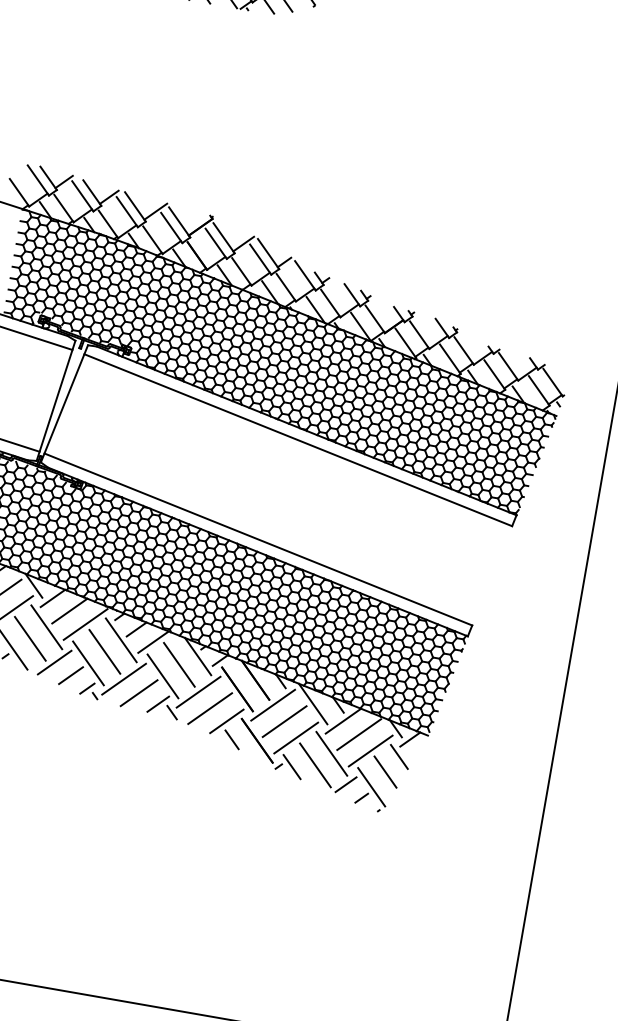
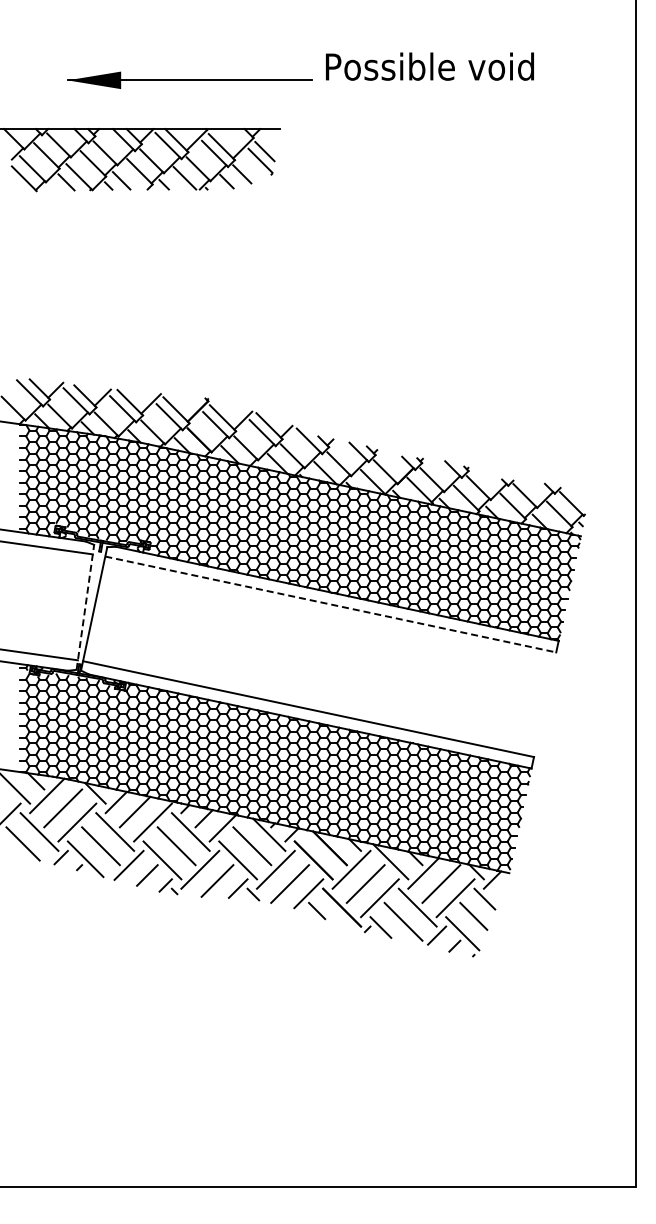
line: (56, 400) -> (85, 606), solid -> dashed
line: (298, 440) -> (330, 604), solid -> dashed

